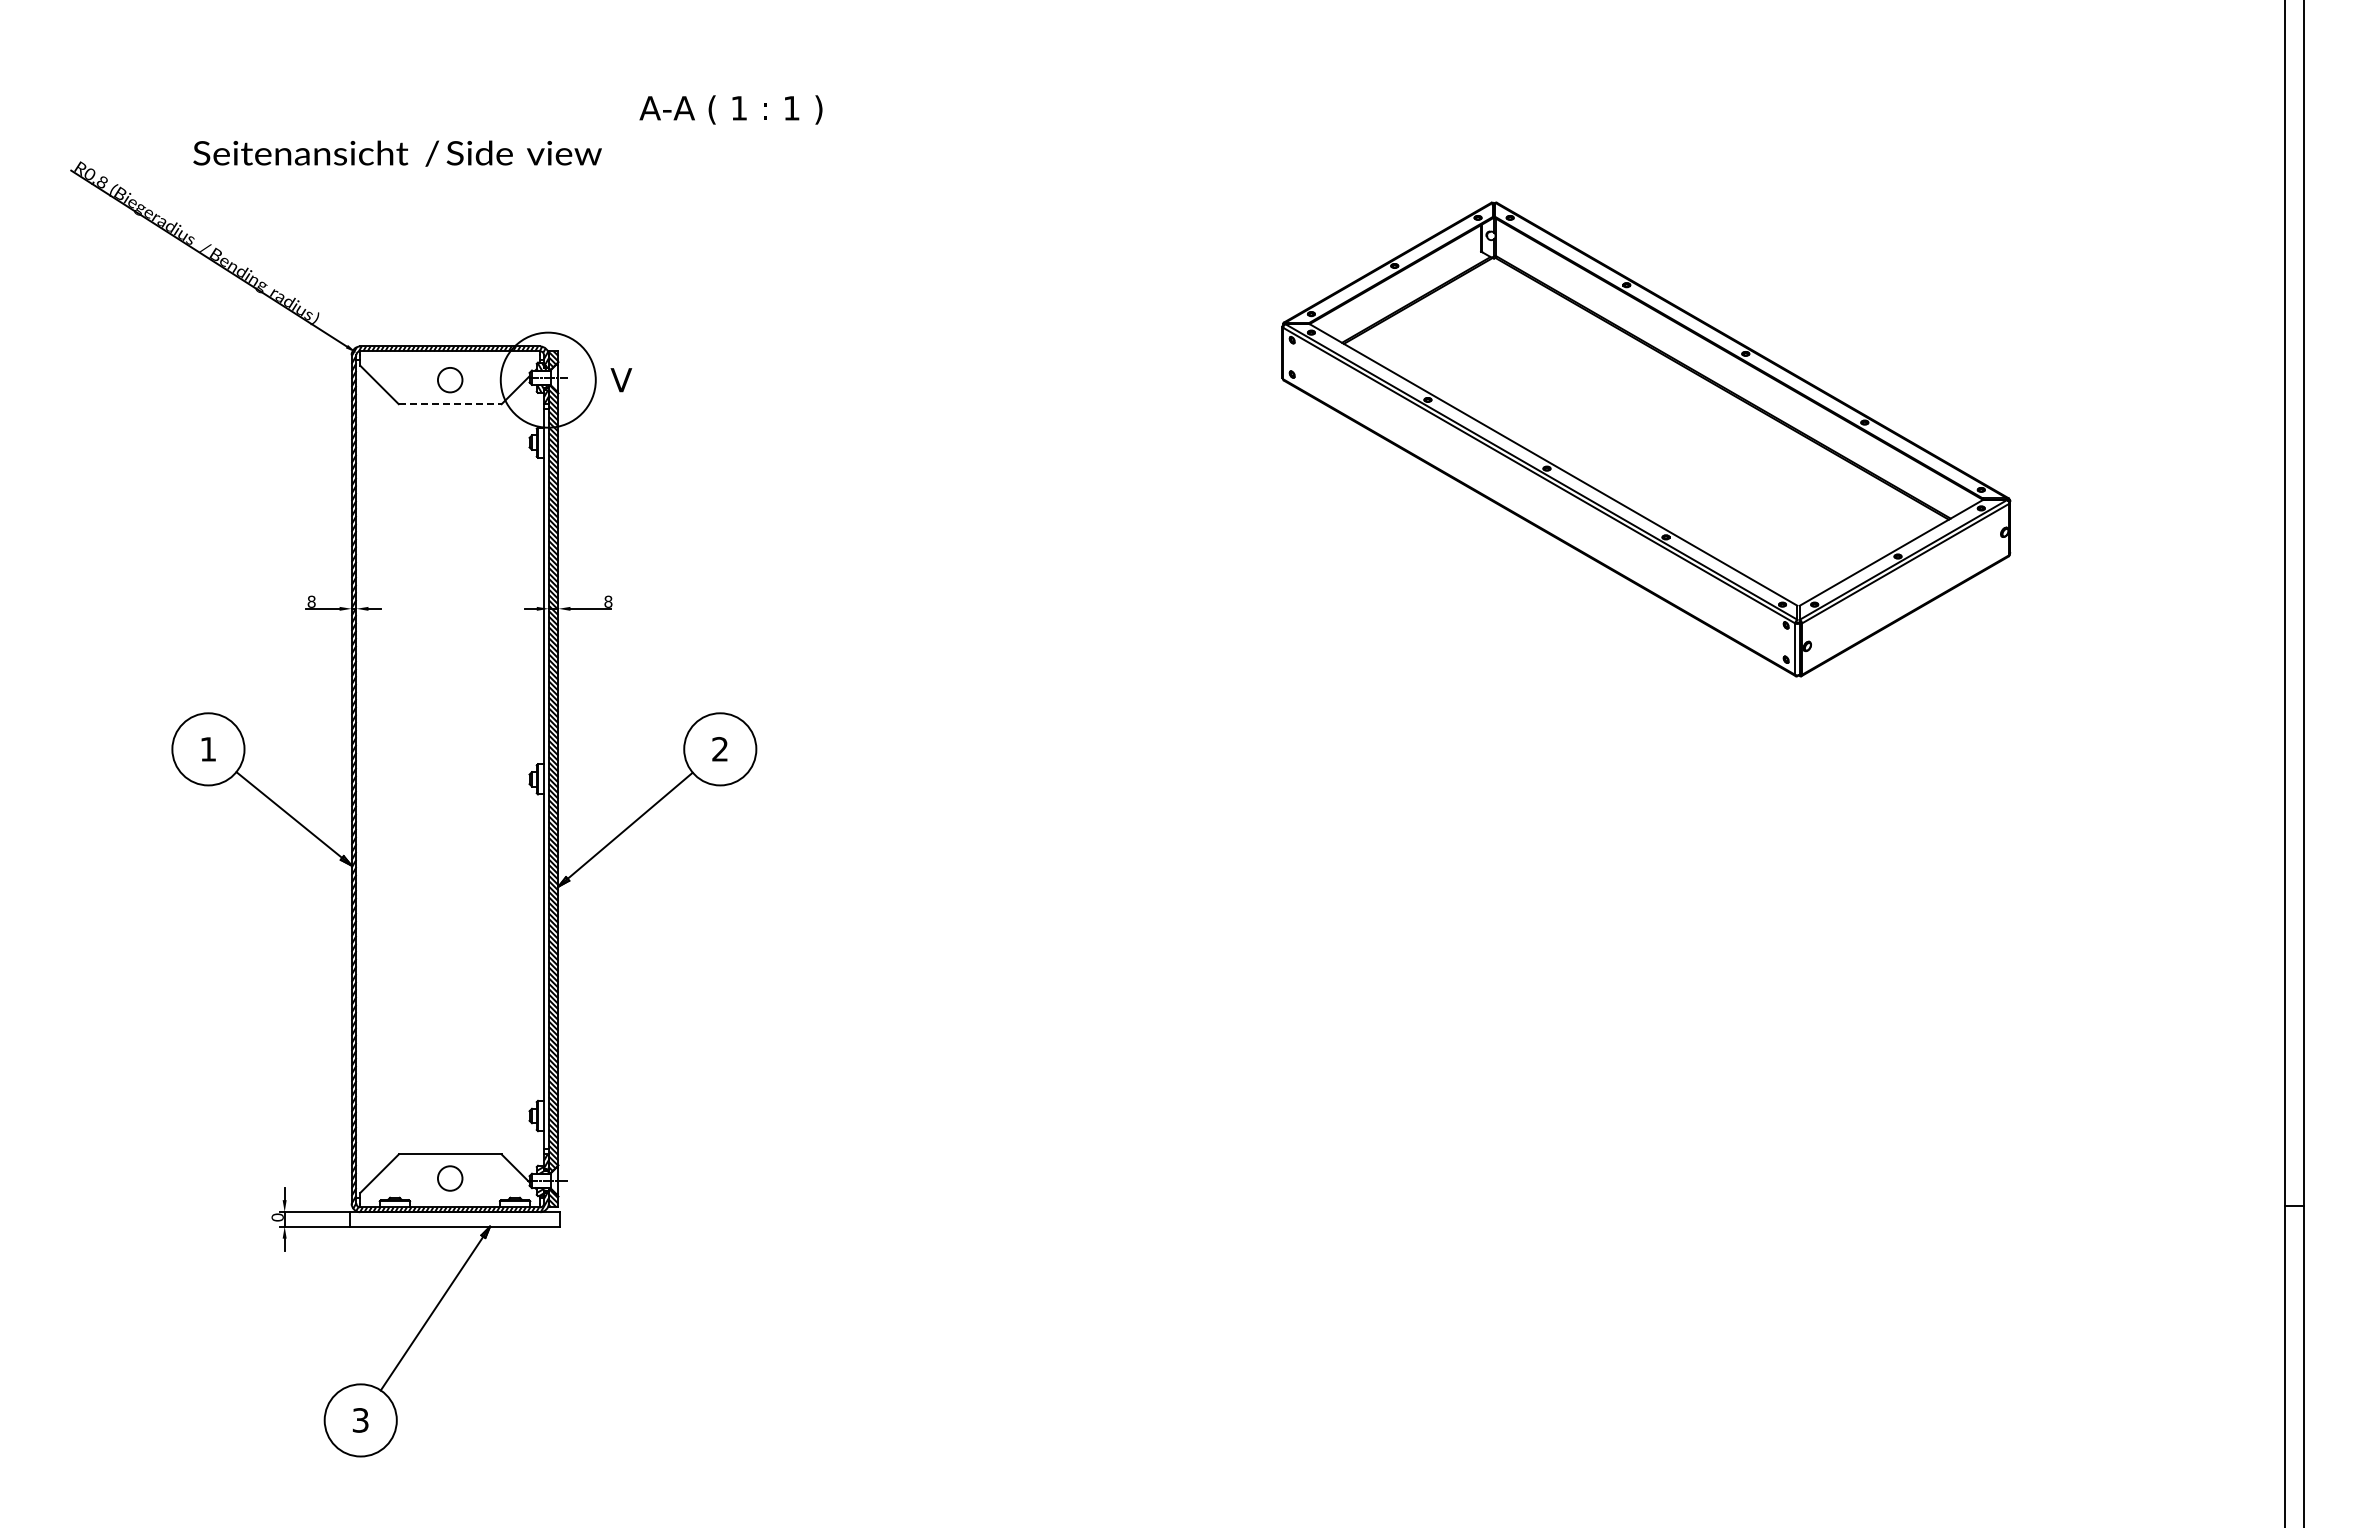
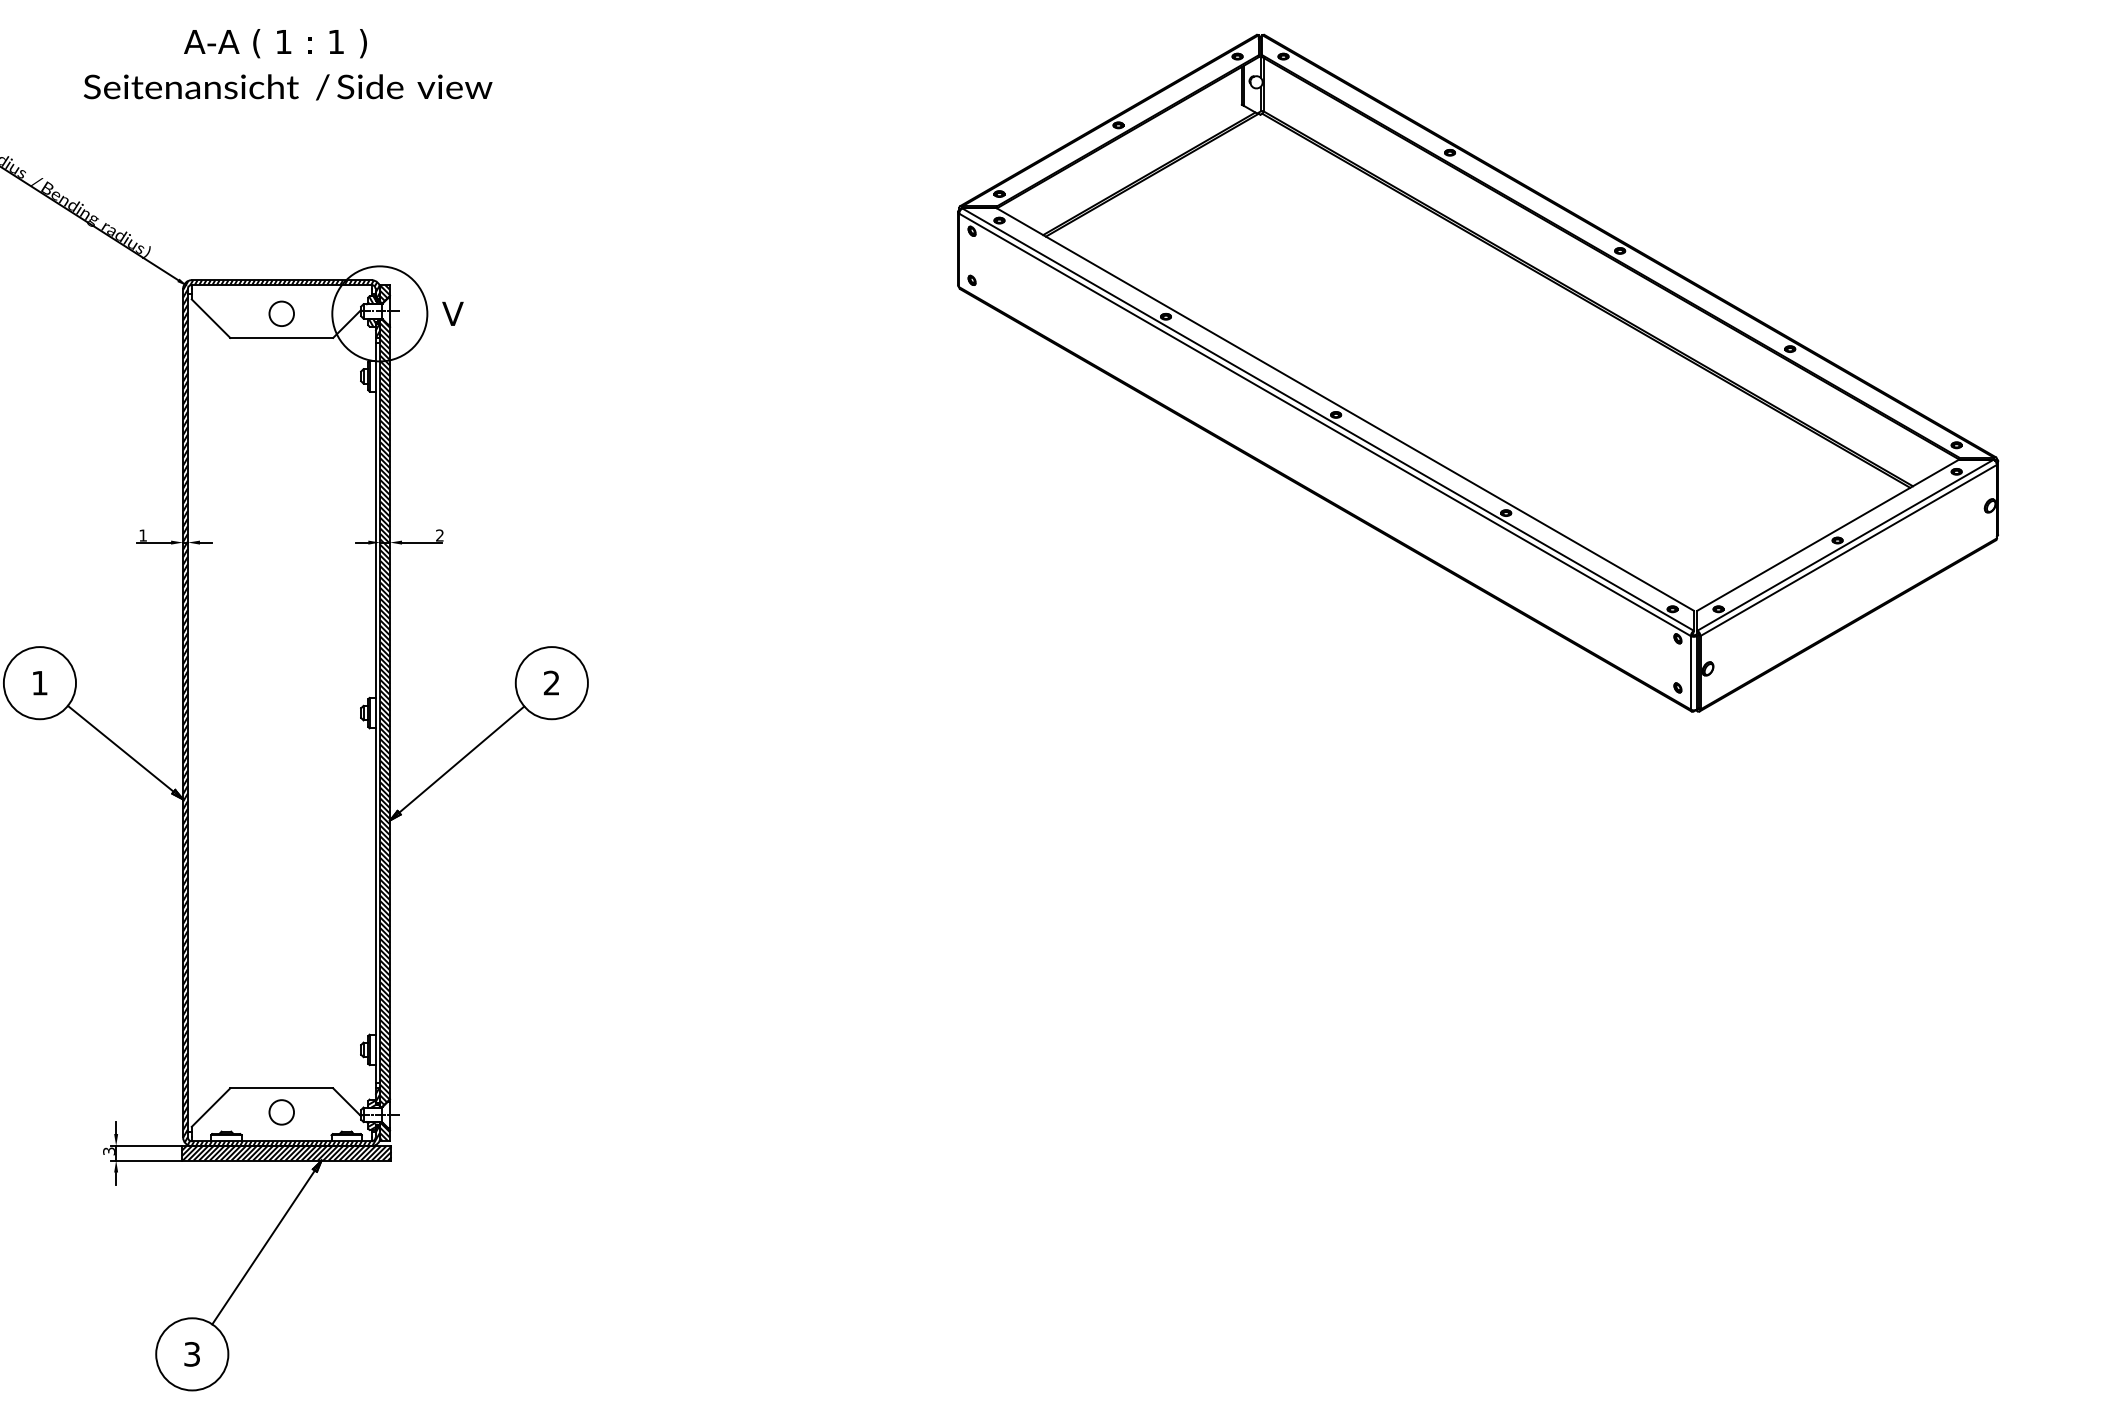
text: (730, 109) -> (275, 43), moved
text: (397, 153) -> (288, 87), moved
line: (450, 404) -> (282, 338), dashed -> solid
part: (1646, 439) -> (1478, 373), size x1.43
text: (311, 601) -> (142, 535), 8 -> 1
text: (608, 601) -> (440, 535), 8 -> 2
text: (277, 1217) -> (108, 1151), 0 -> 3
hatch: (454, 1219) -> (286, 1153), added

